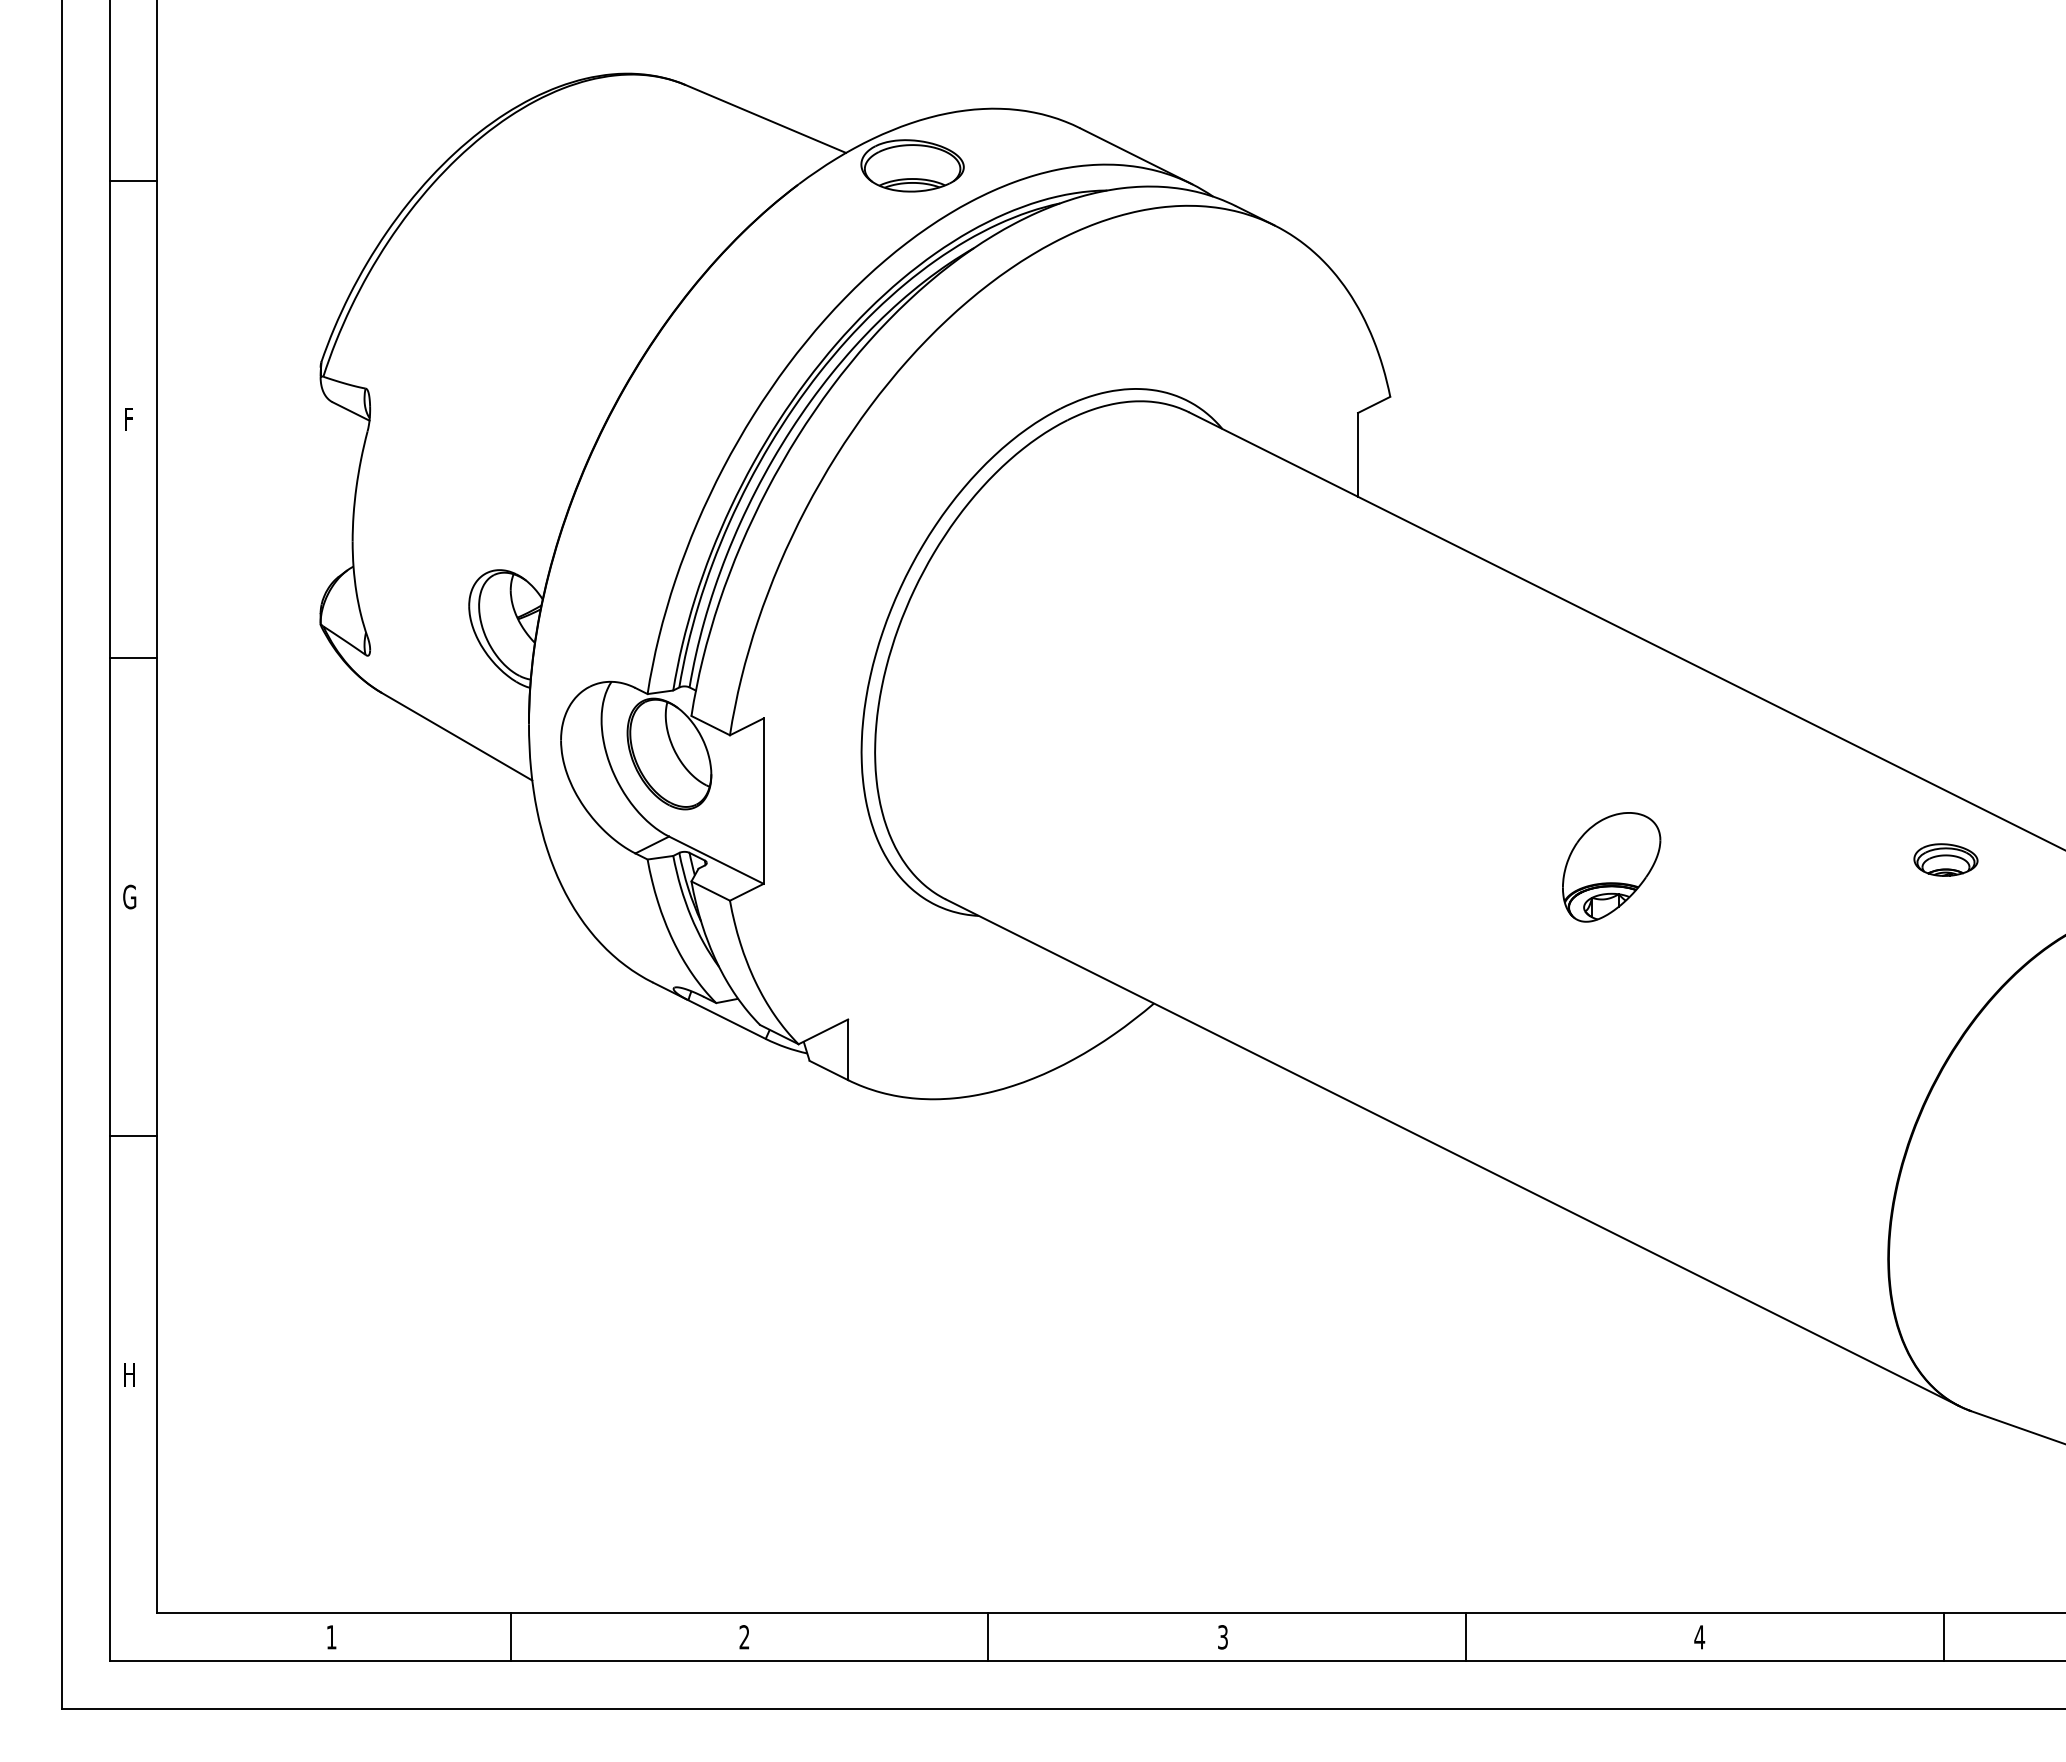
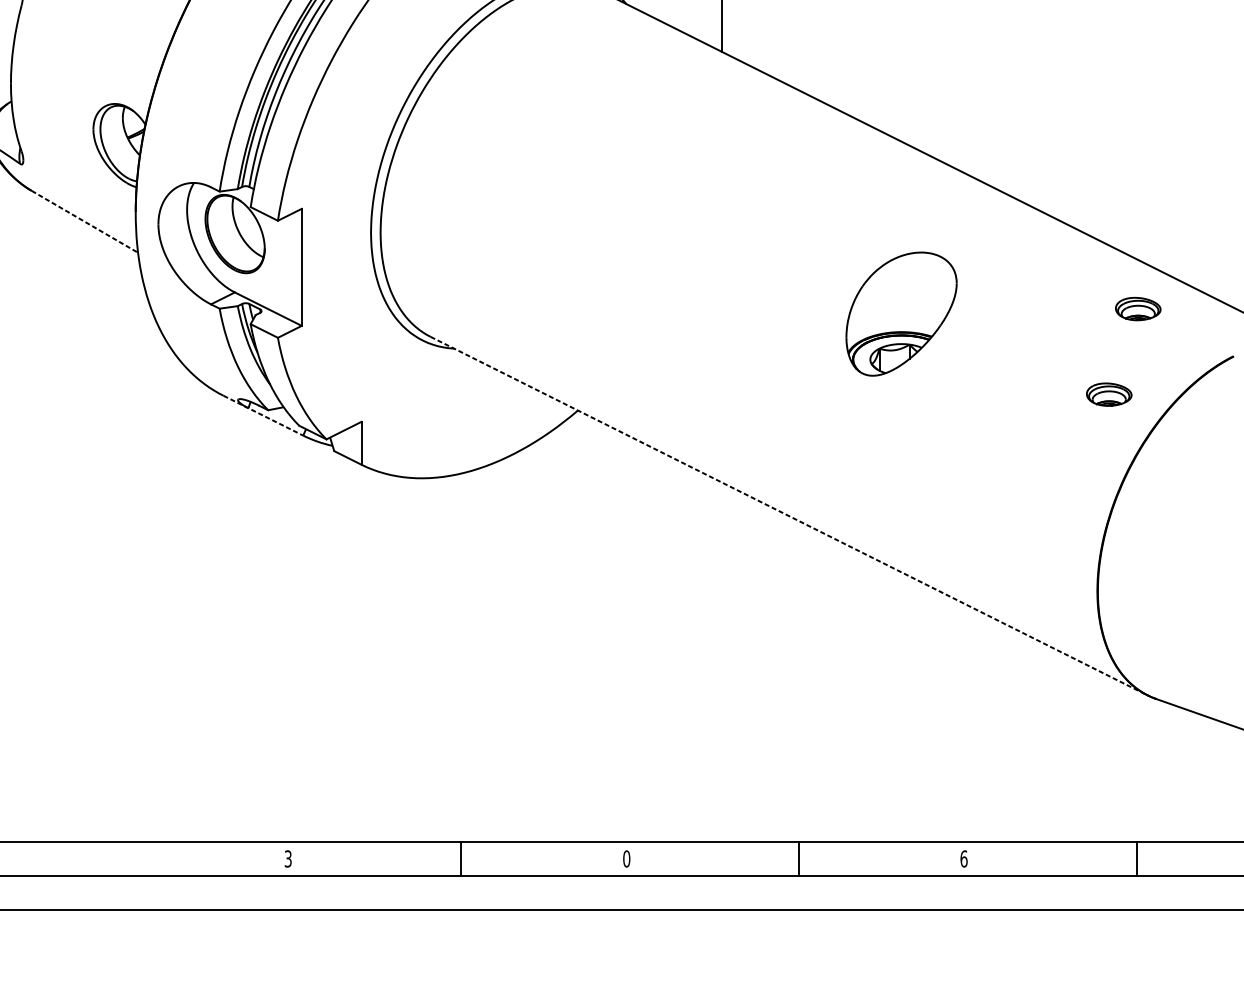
line: (457, 736) -> (85, 221), solid -> dashed
part: (1611, 867) -> (901, 314), size x1.6
part: (1904, 980) -> (1108, 394), added
line: (709, 1010) -> (263, 415), solid -> dashed
line: (1452, 1152) -> (789, 515), solid -> dashed
line: (510, 1637) -> (122, 859), removed
text: (744, 1637) -> (288, 859), 2 -> 3
text: (1222, 1637) -> (626, 859), 3 -> 0
text: (1699, 1637) -> (963, 859), 4 -> 6

